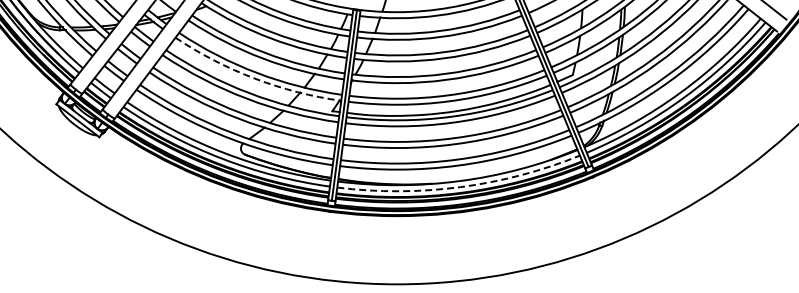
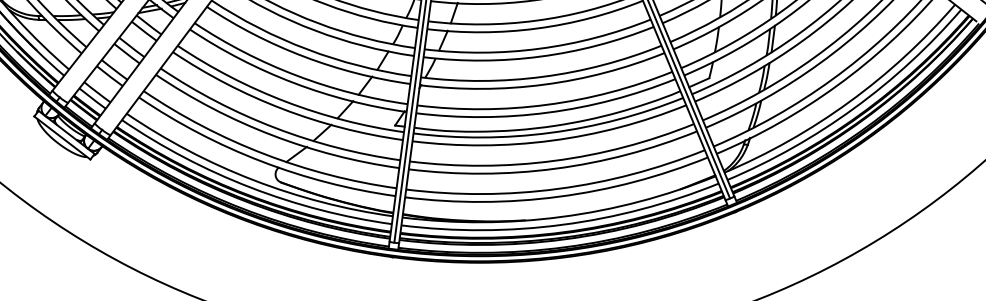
arc: (254, 78) -> (293, 82), dashed -> solid
arc: (460, 187) -> (562, 225), dashed -> solid

